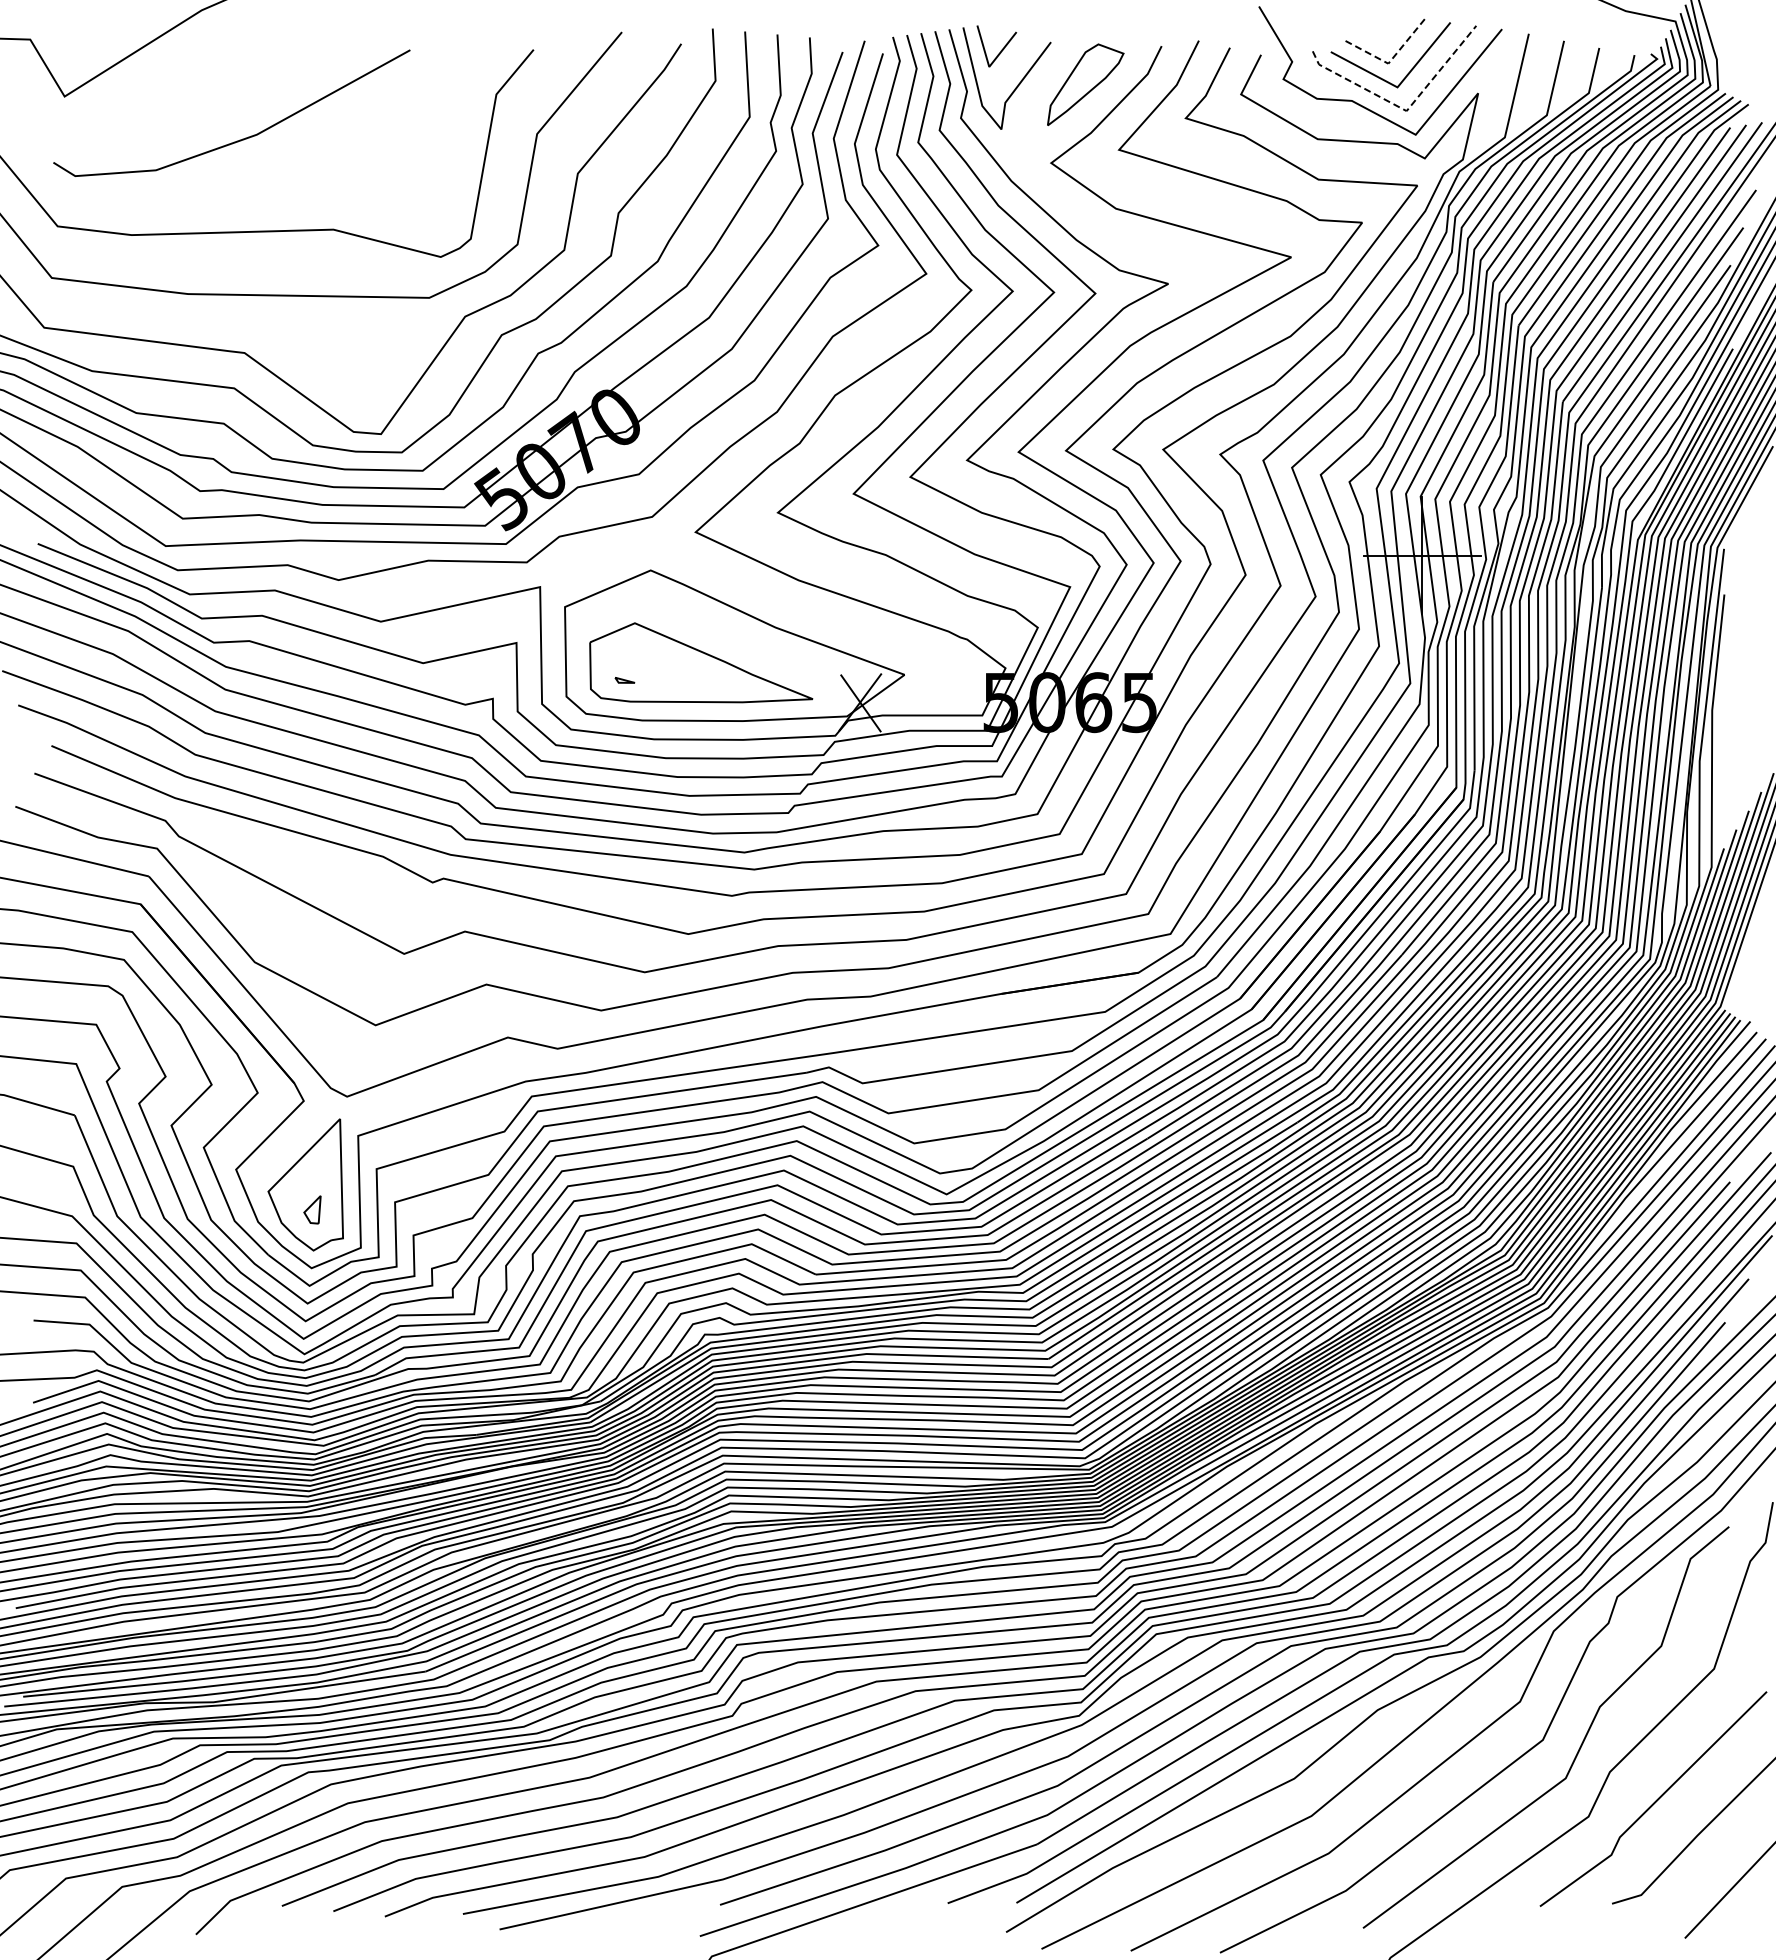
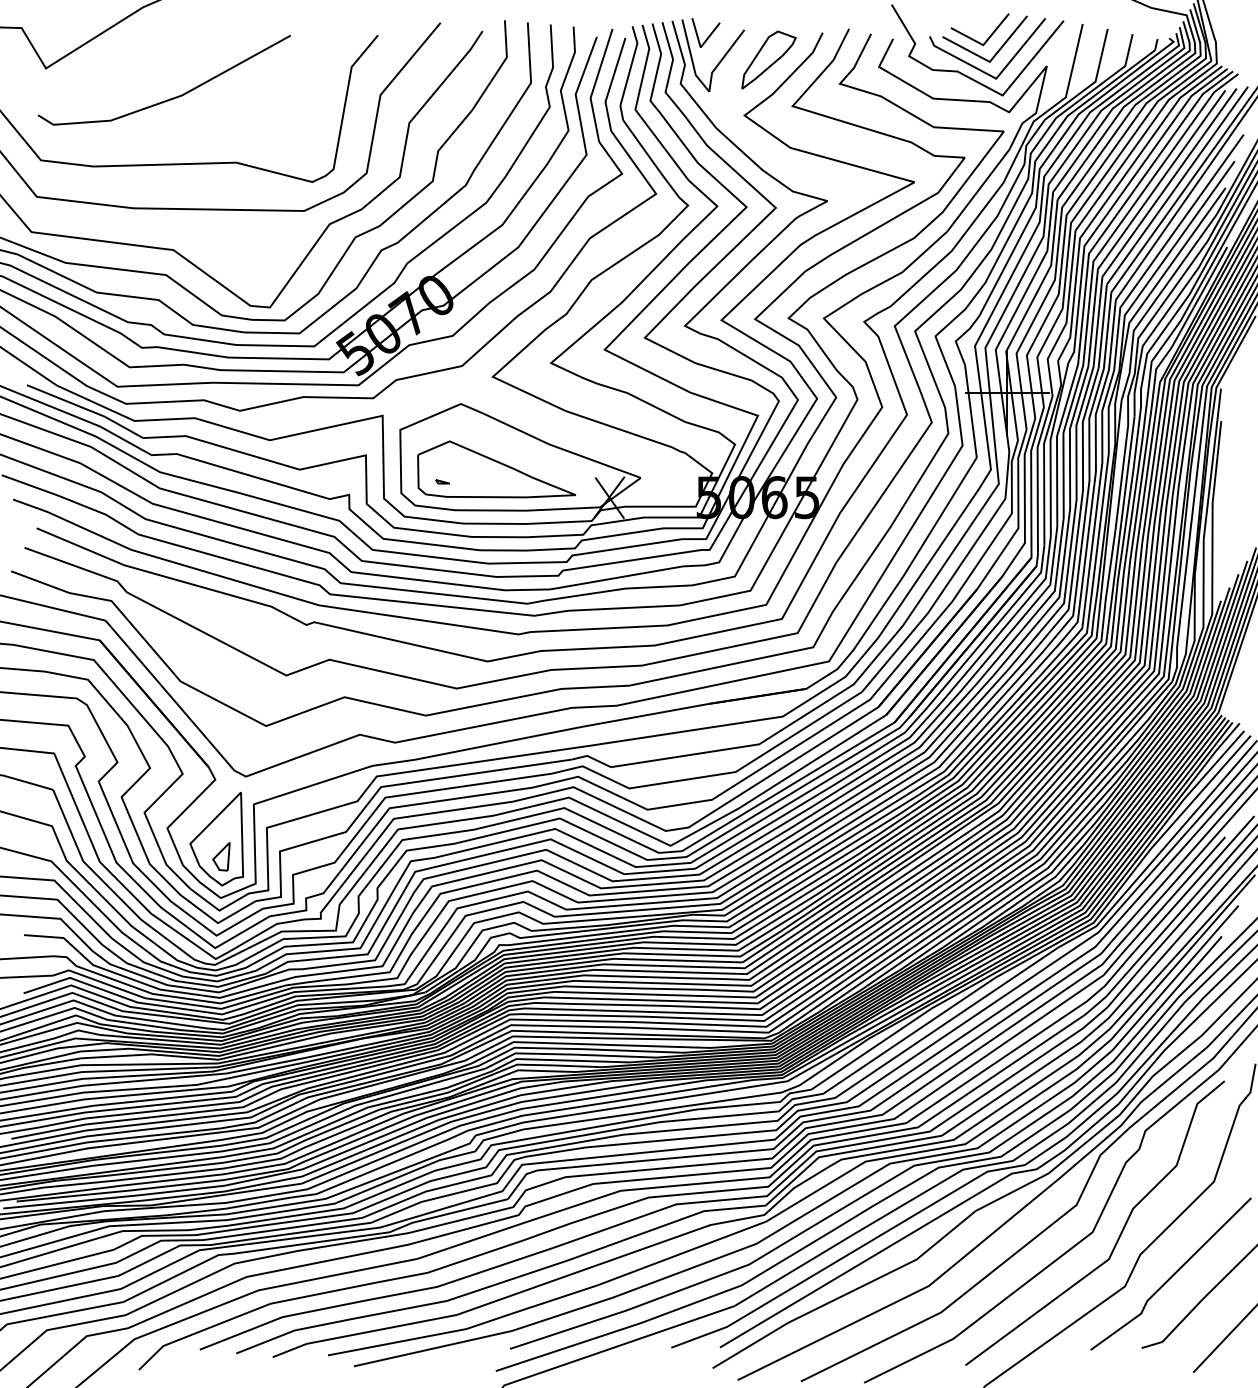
line: (1389, 62) -> (984, 44), dashed -> solid
line: (1404, 110) -> (994, 78), dashed -> solid
part: (312, 1209) -> (221, 856), size x1.43

